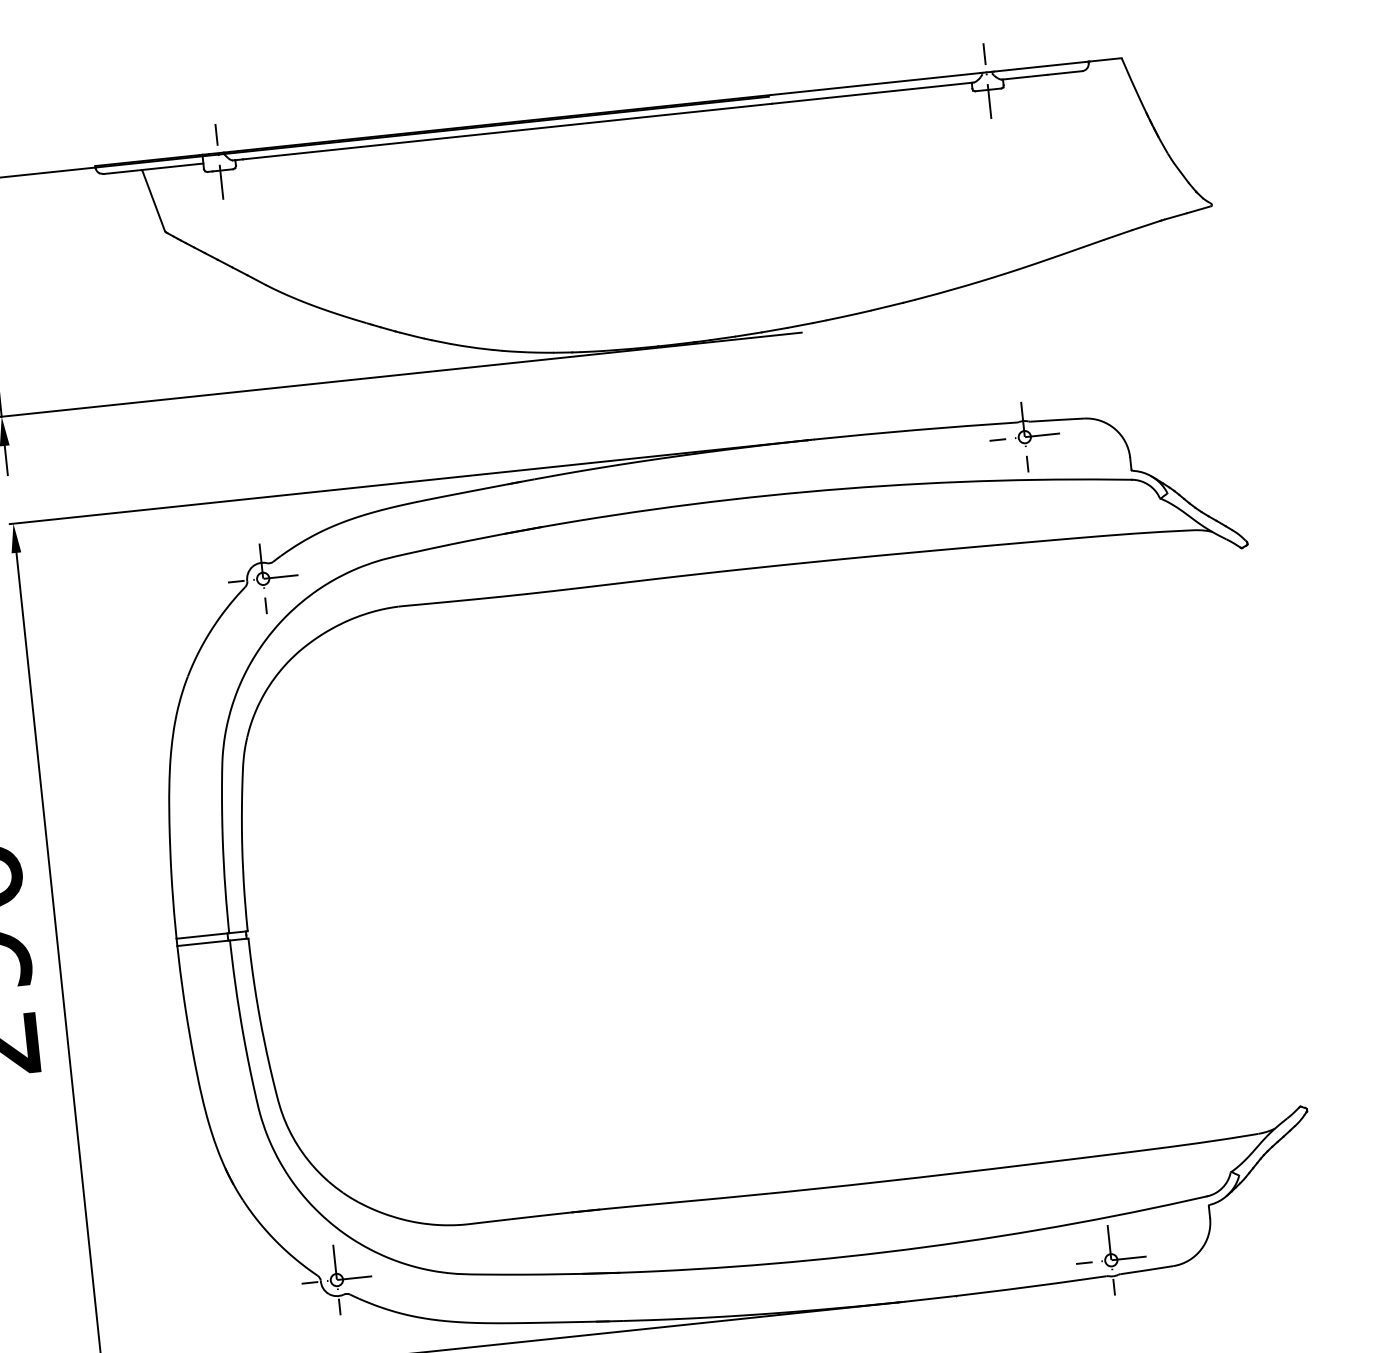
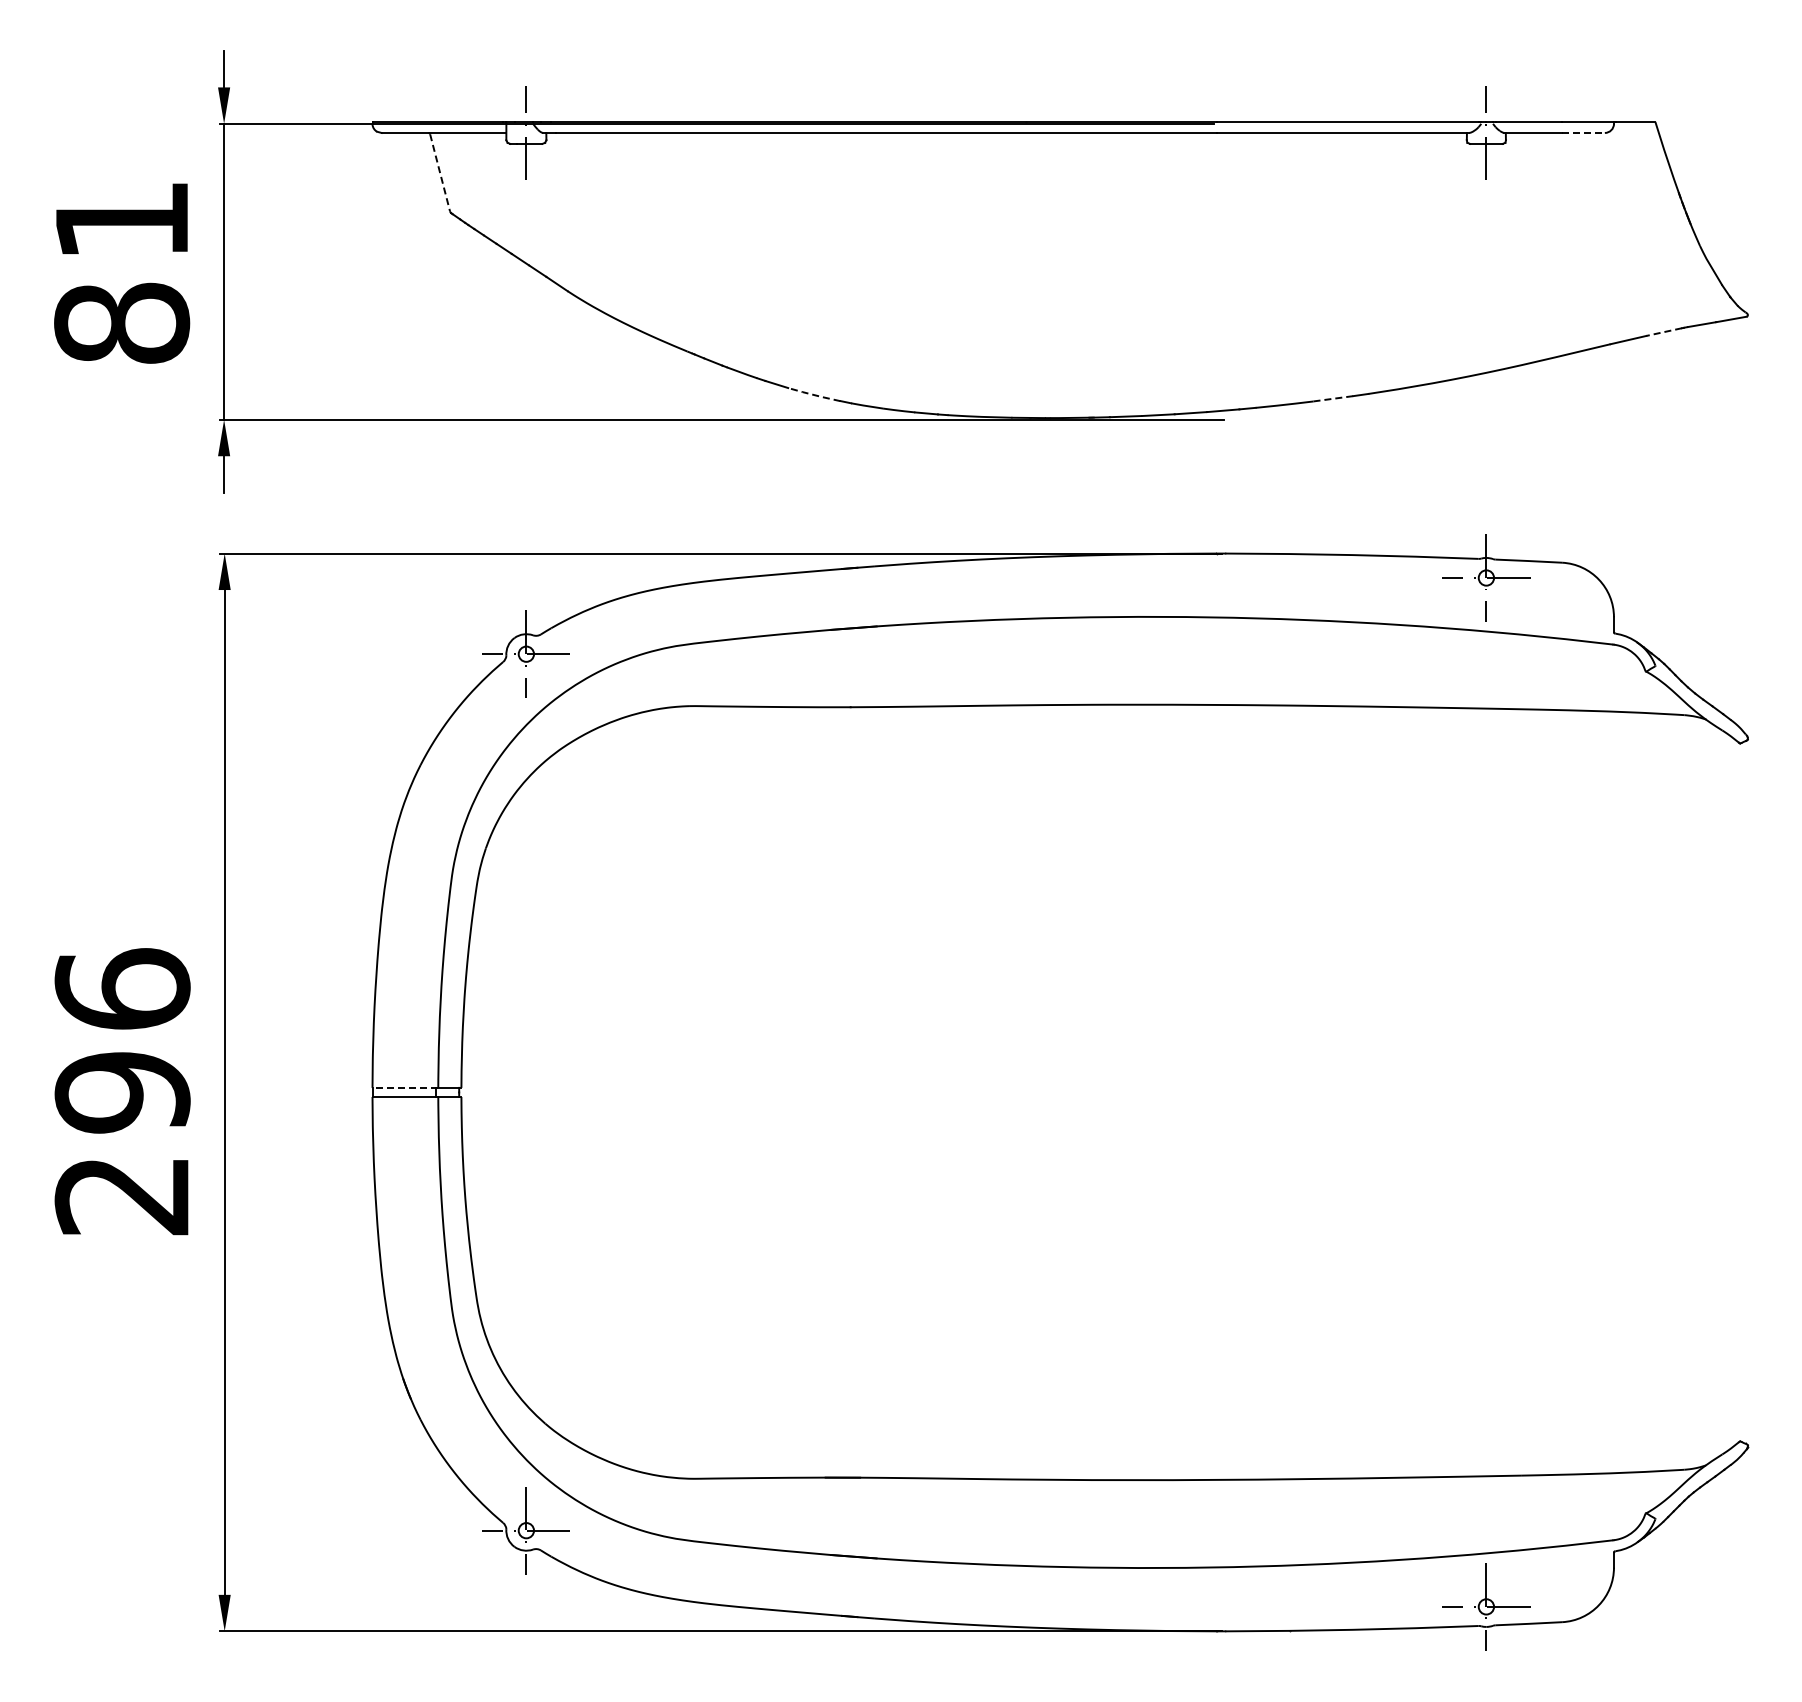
line: (1065, 72) -> (1583, 132), solid -> dashed
line: (154, 200) -> (440, 172), solid -> dashed
line: (1145, 225) -> (1663, 332), solid -> dashed
line: (887, 306) -> (1333, 398), solid -> dashed
line: (471, 347) -> (814, 395), solid -> dashed
line: (202, 935) -> (405, 1087), solid -> dashed

